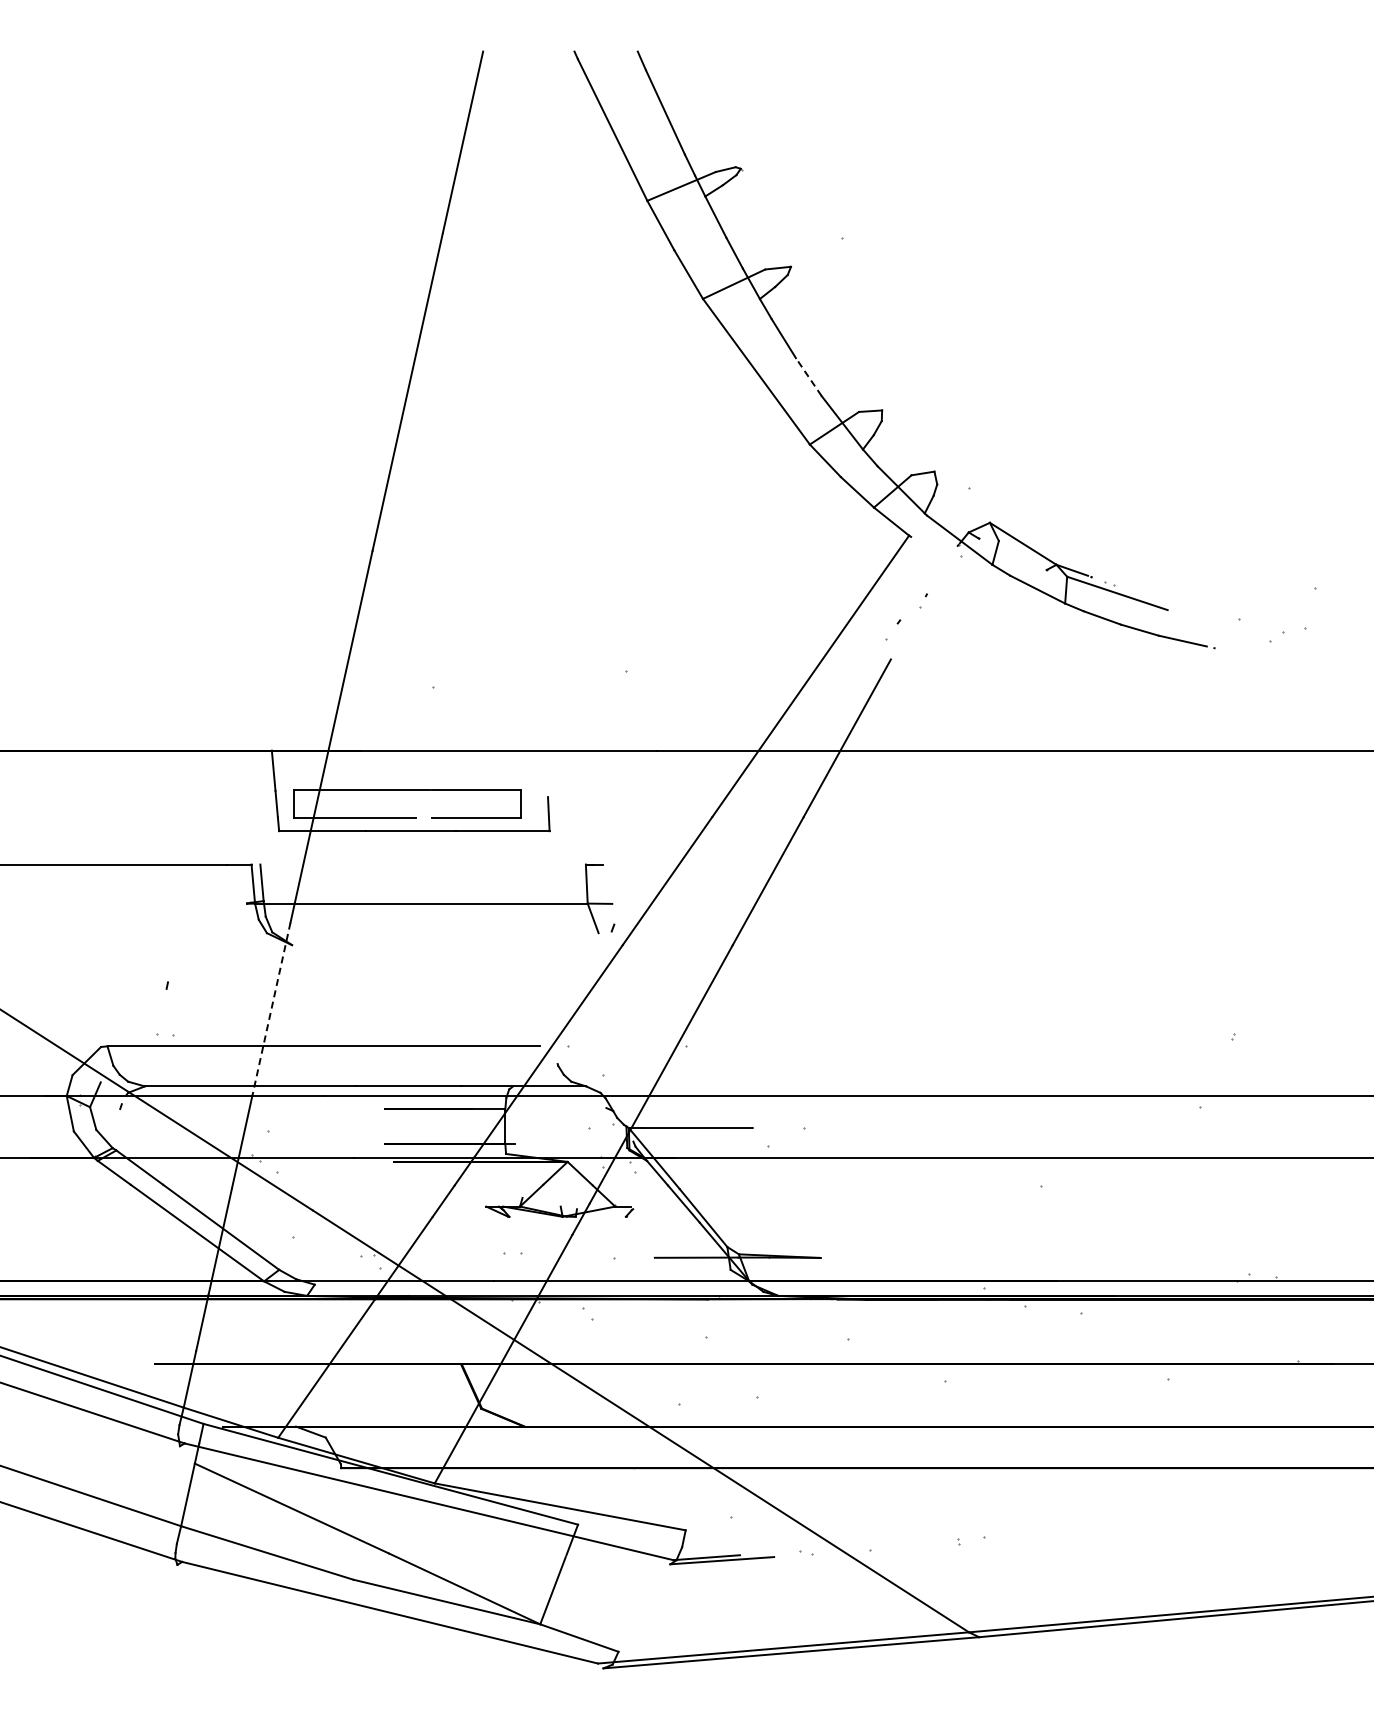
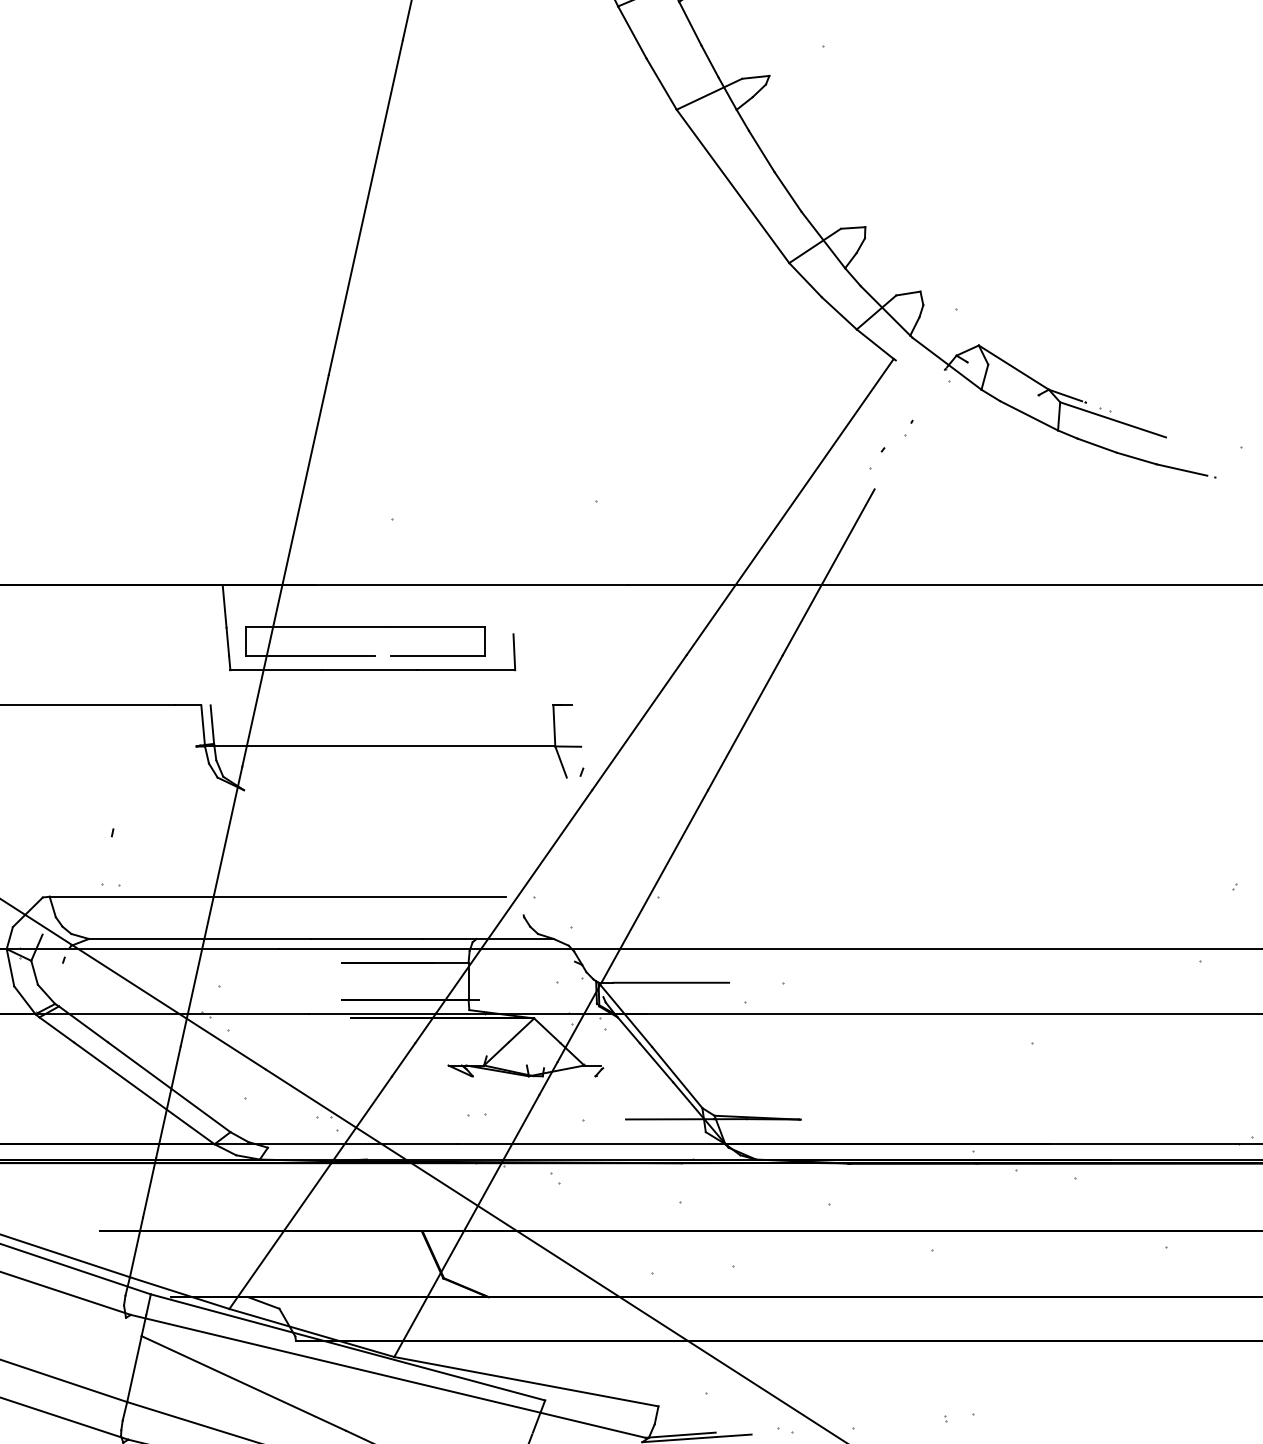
line: (808, 377) -> (787, 192), dashed -> solid
line: (271, 1009) -> (222, 857), dashed -> solid

